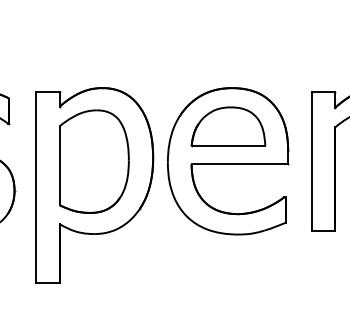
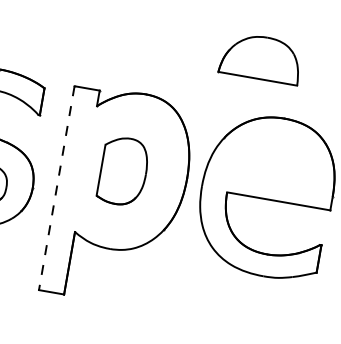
part: (228, 126) -> (261, 57), moved
part: (94, 161) -> (123, 171), size x0.6
line: (36, 187) -> (56, 188), solid -> dashed

